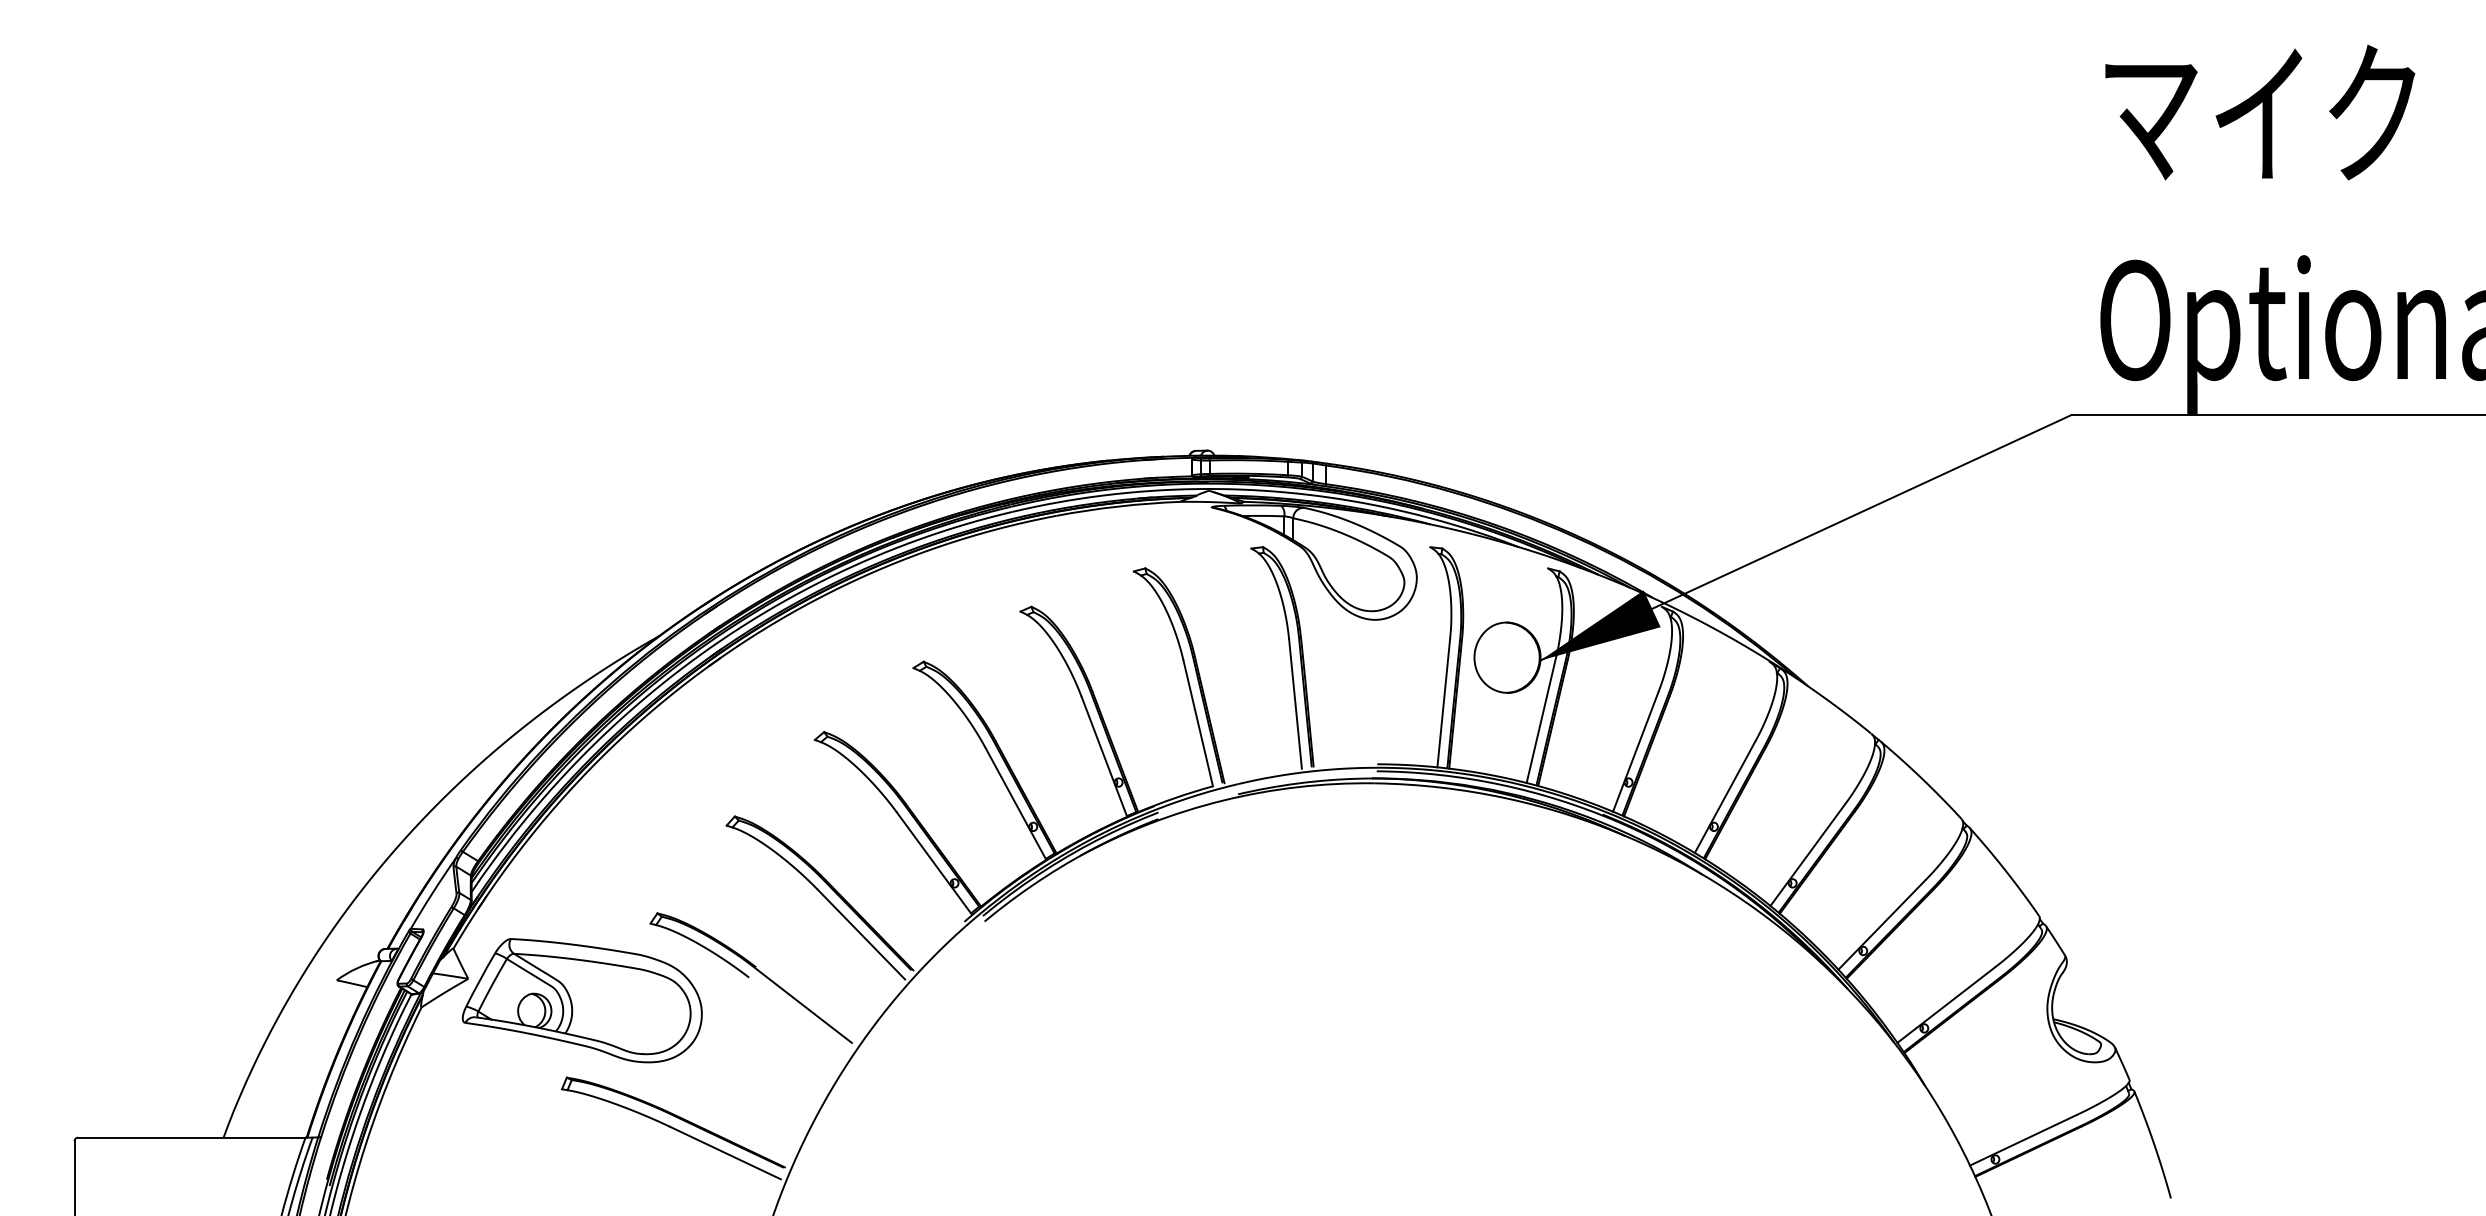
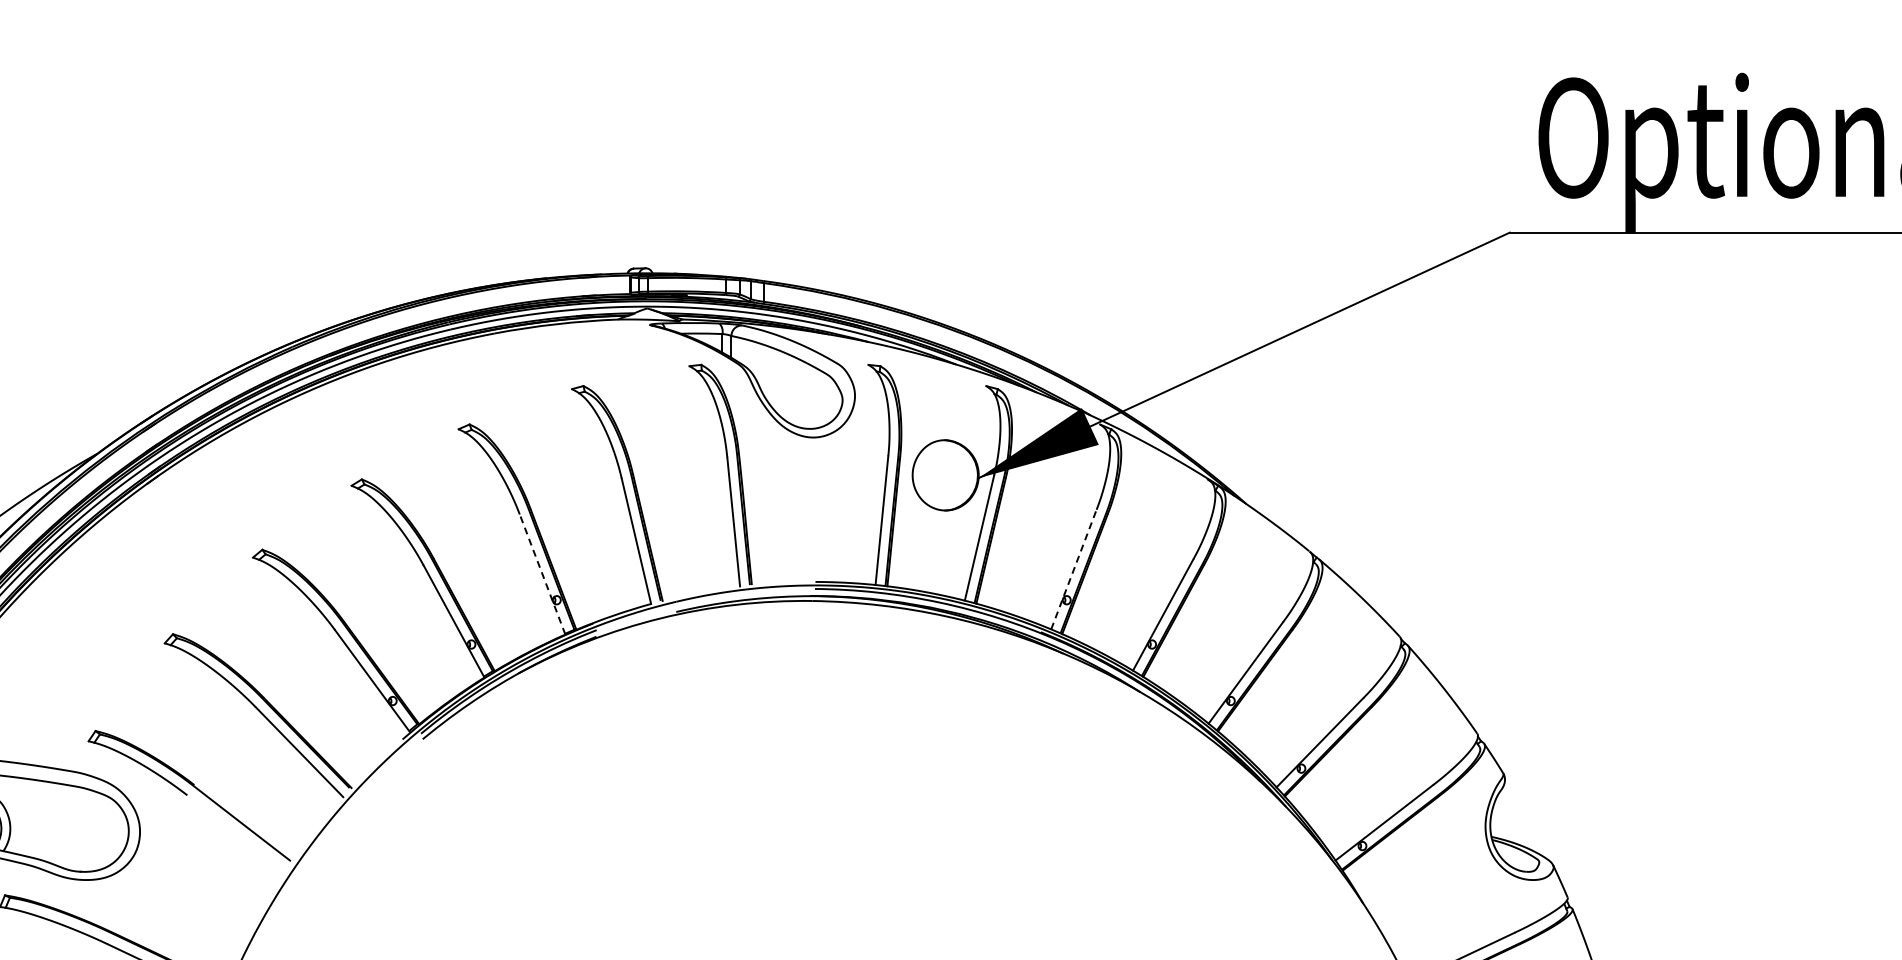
line: (1635, 751) -> (1073, 569), solid -> dashed
line: (1104, 756) -> (542, 574), solid -> dashed

